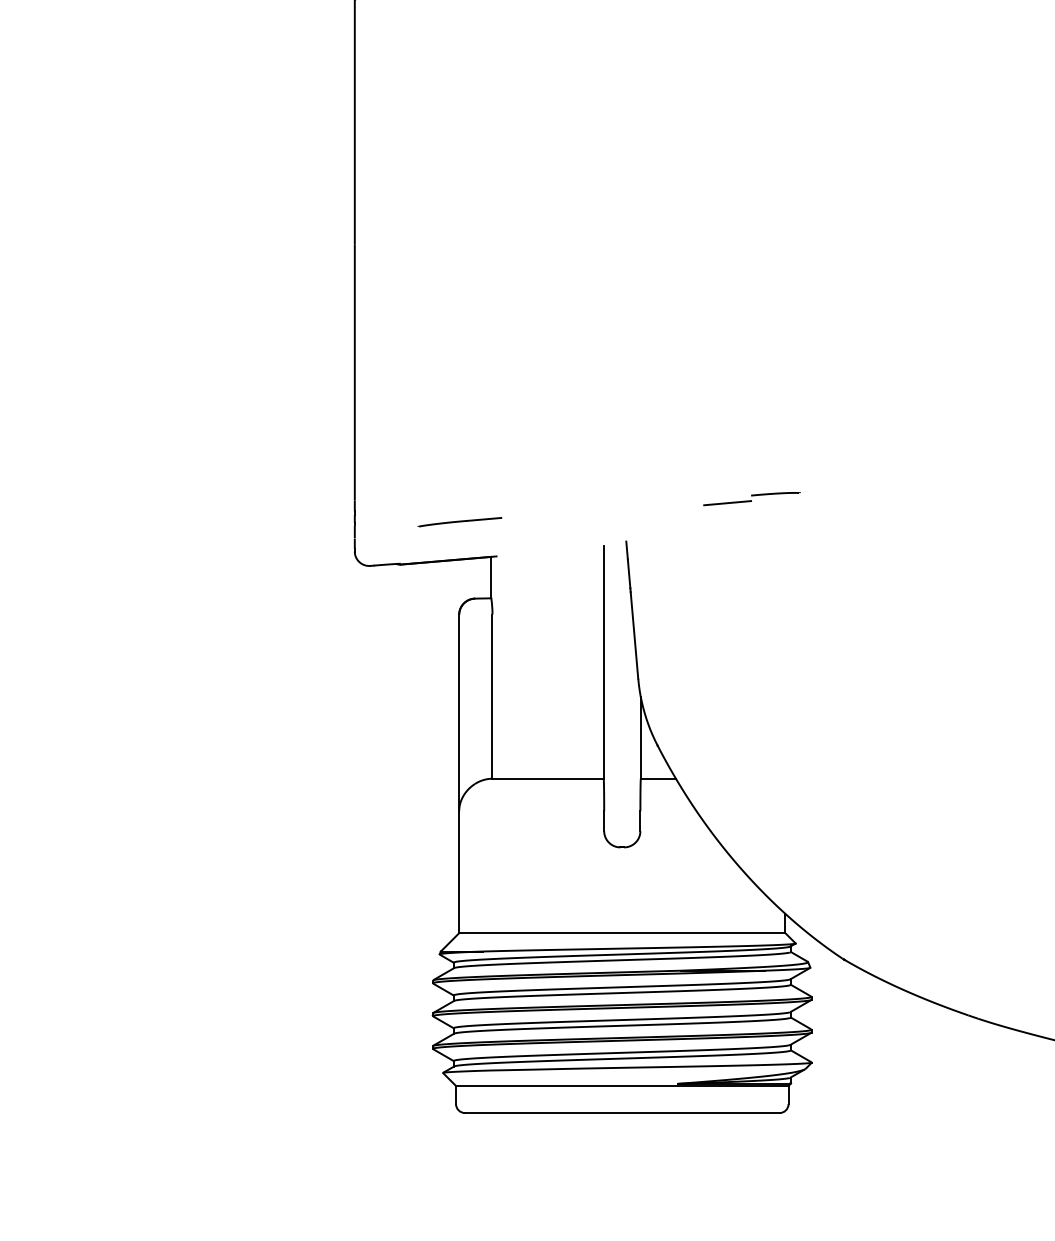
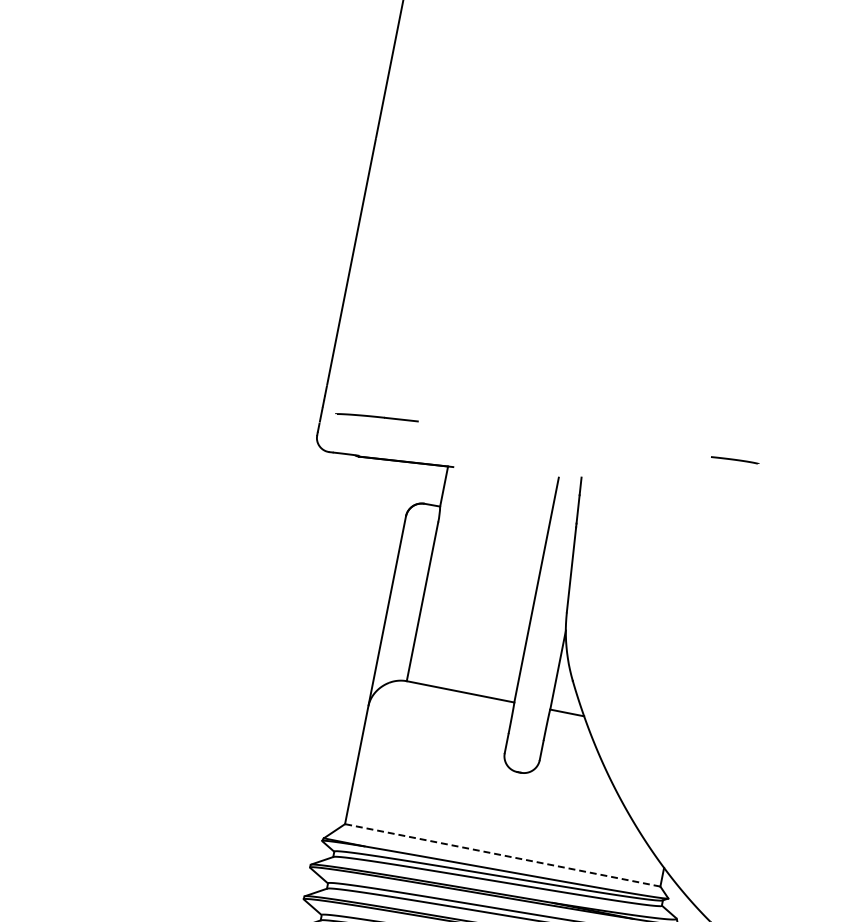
line: (727, 503) -> (686, 460), removed
line: (459, 522) -> (376, 417), moved
line: (621, 933) -> (501, 855), solid -> dashed

